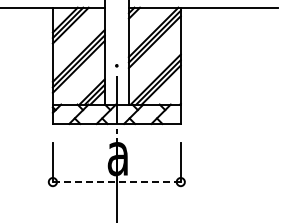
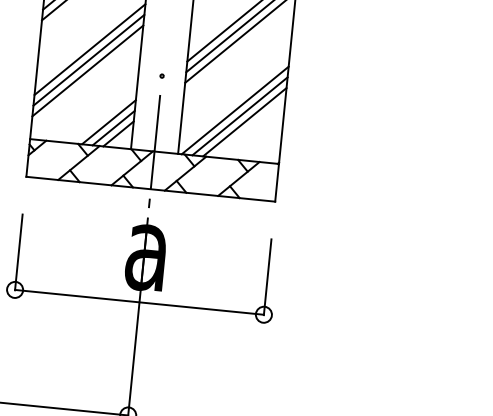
line: (116, 182) -> (138, 303), dashed -> solid

